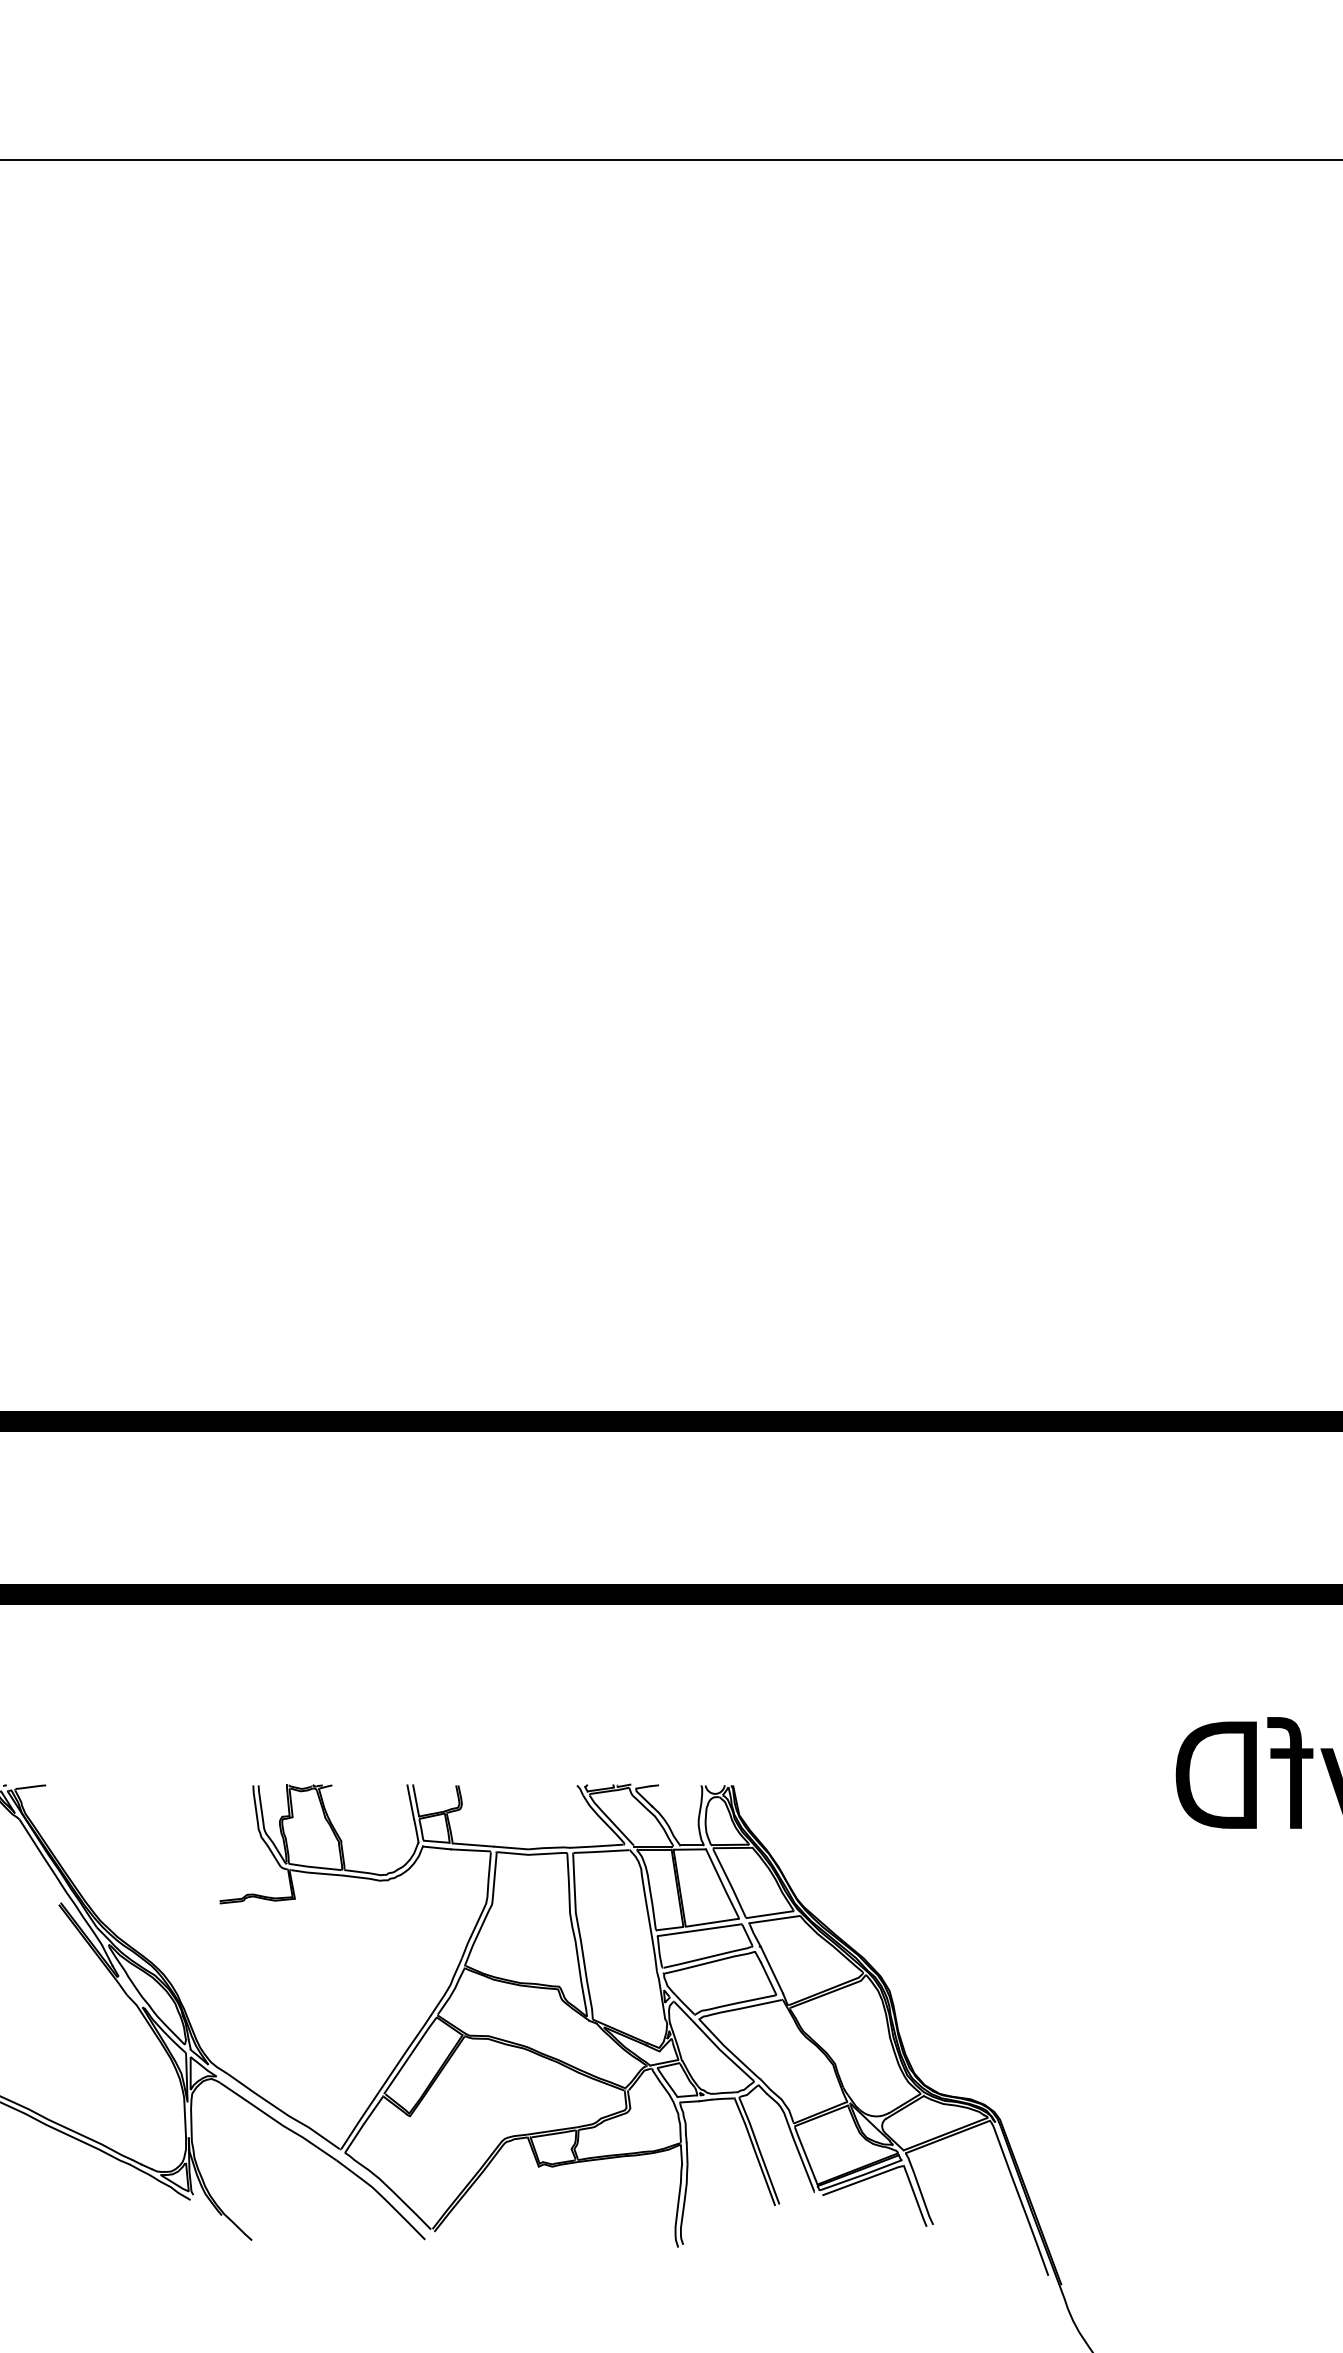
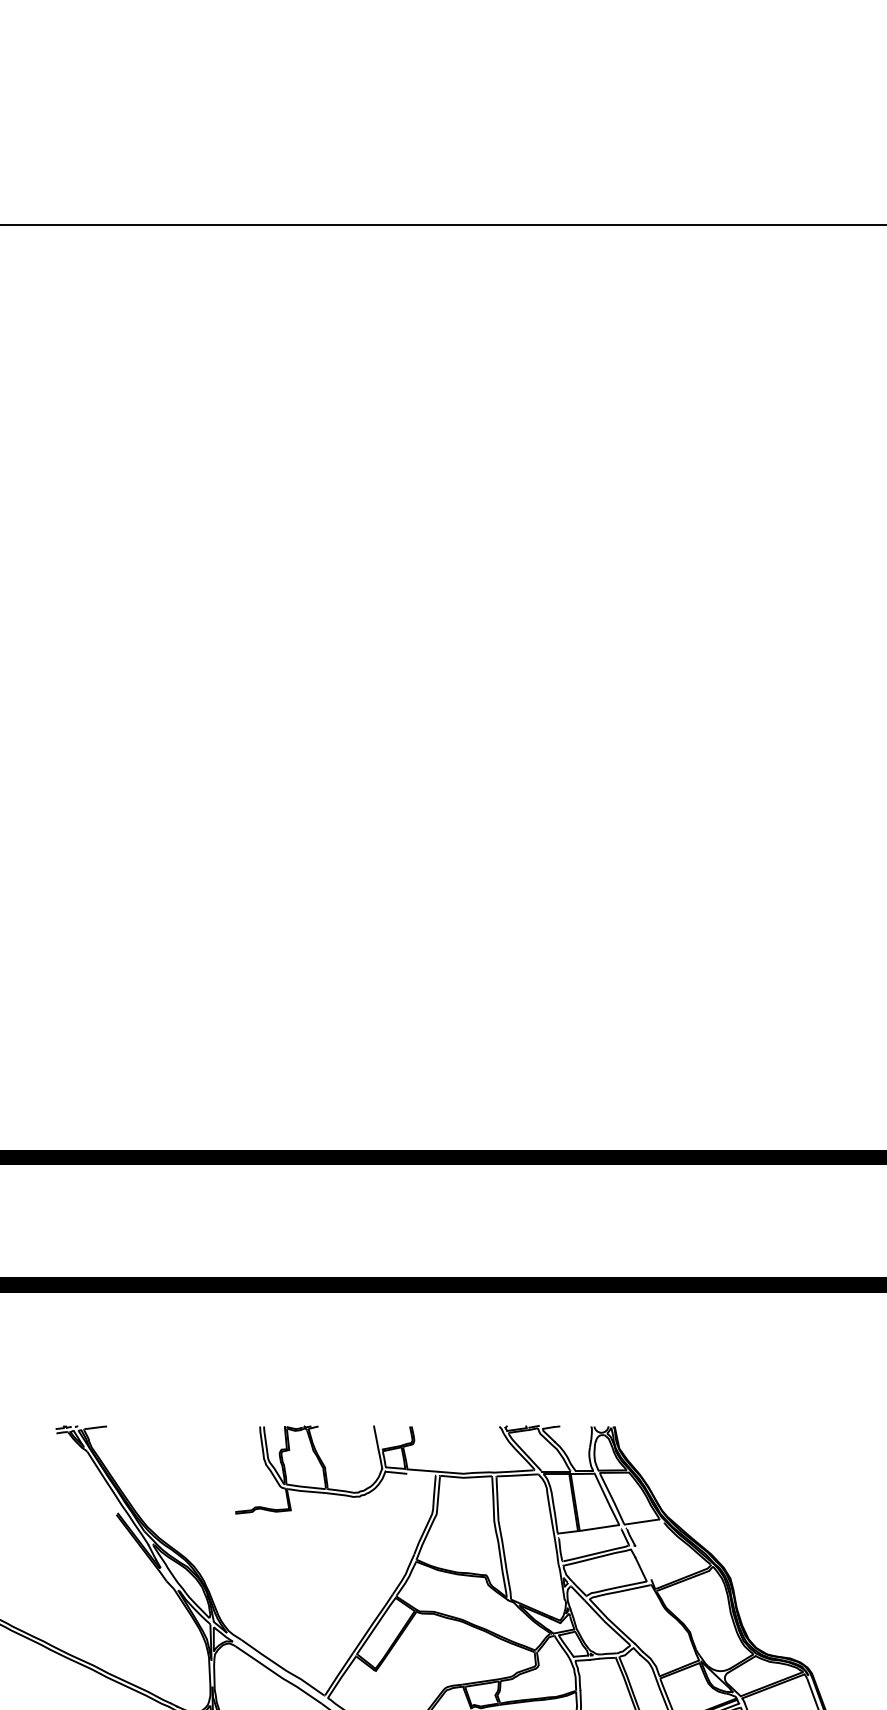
line: (416, 1800) -> (380, 1437), removed
line: (470, 1850) -> (420, 1474), removed
line: (774, 1919) -> (645, 1525), removed
line: (699, 1930) -> (589, 1533), removed
line: (771, 1970) -> (643, 1563), removed

